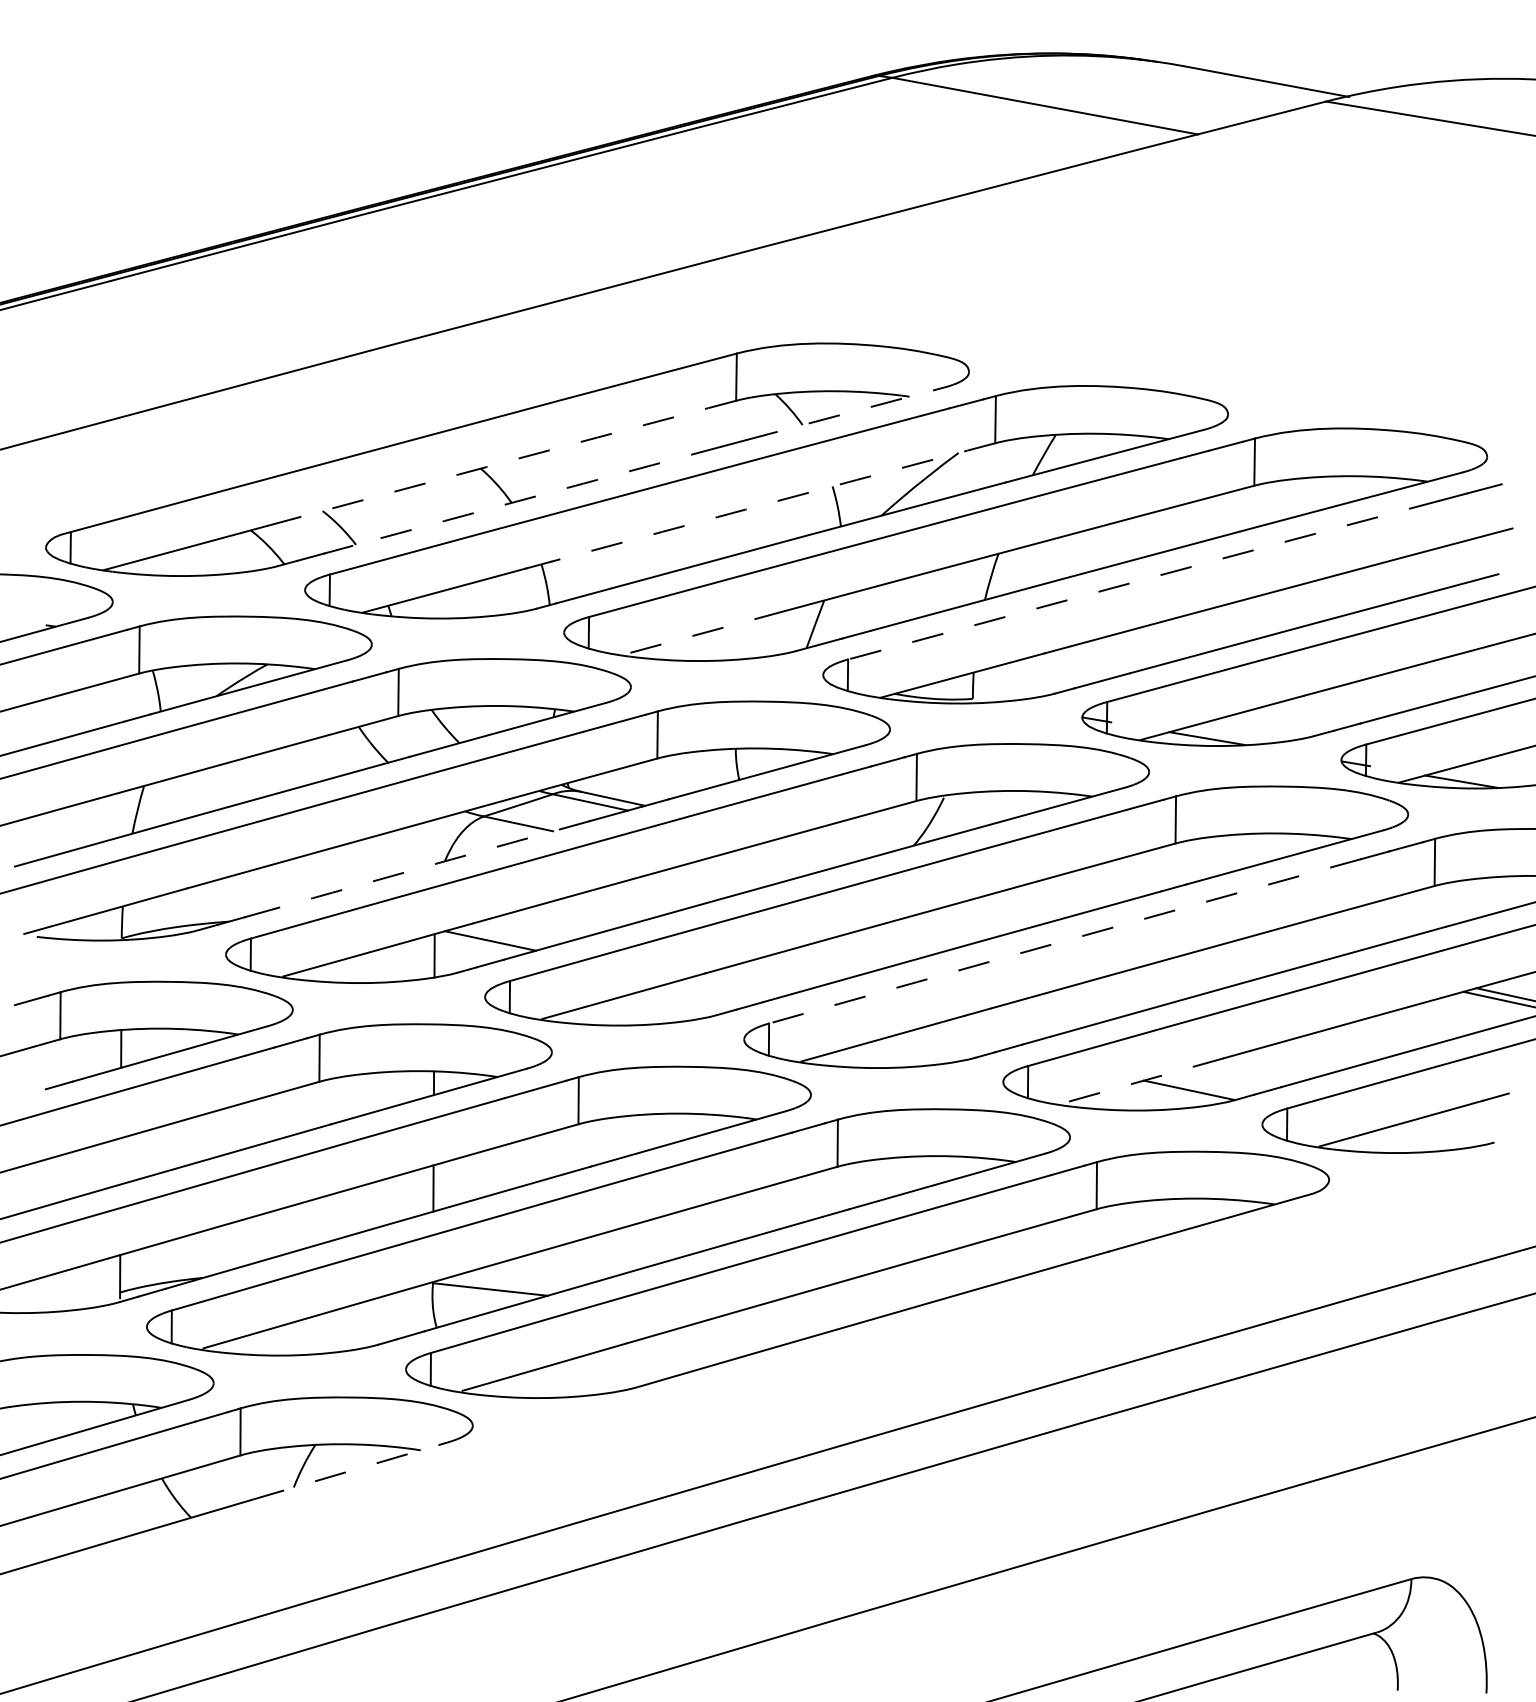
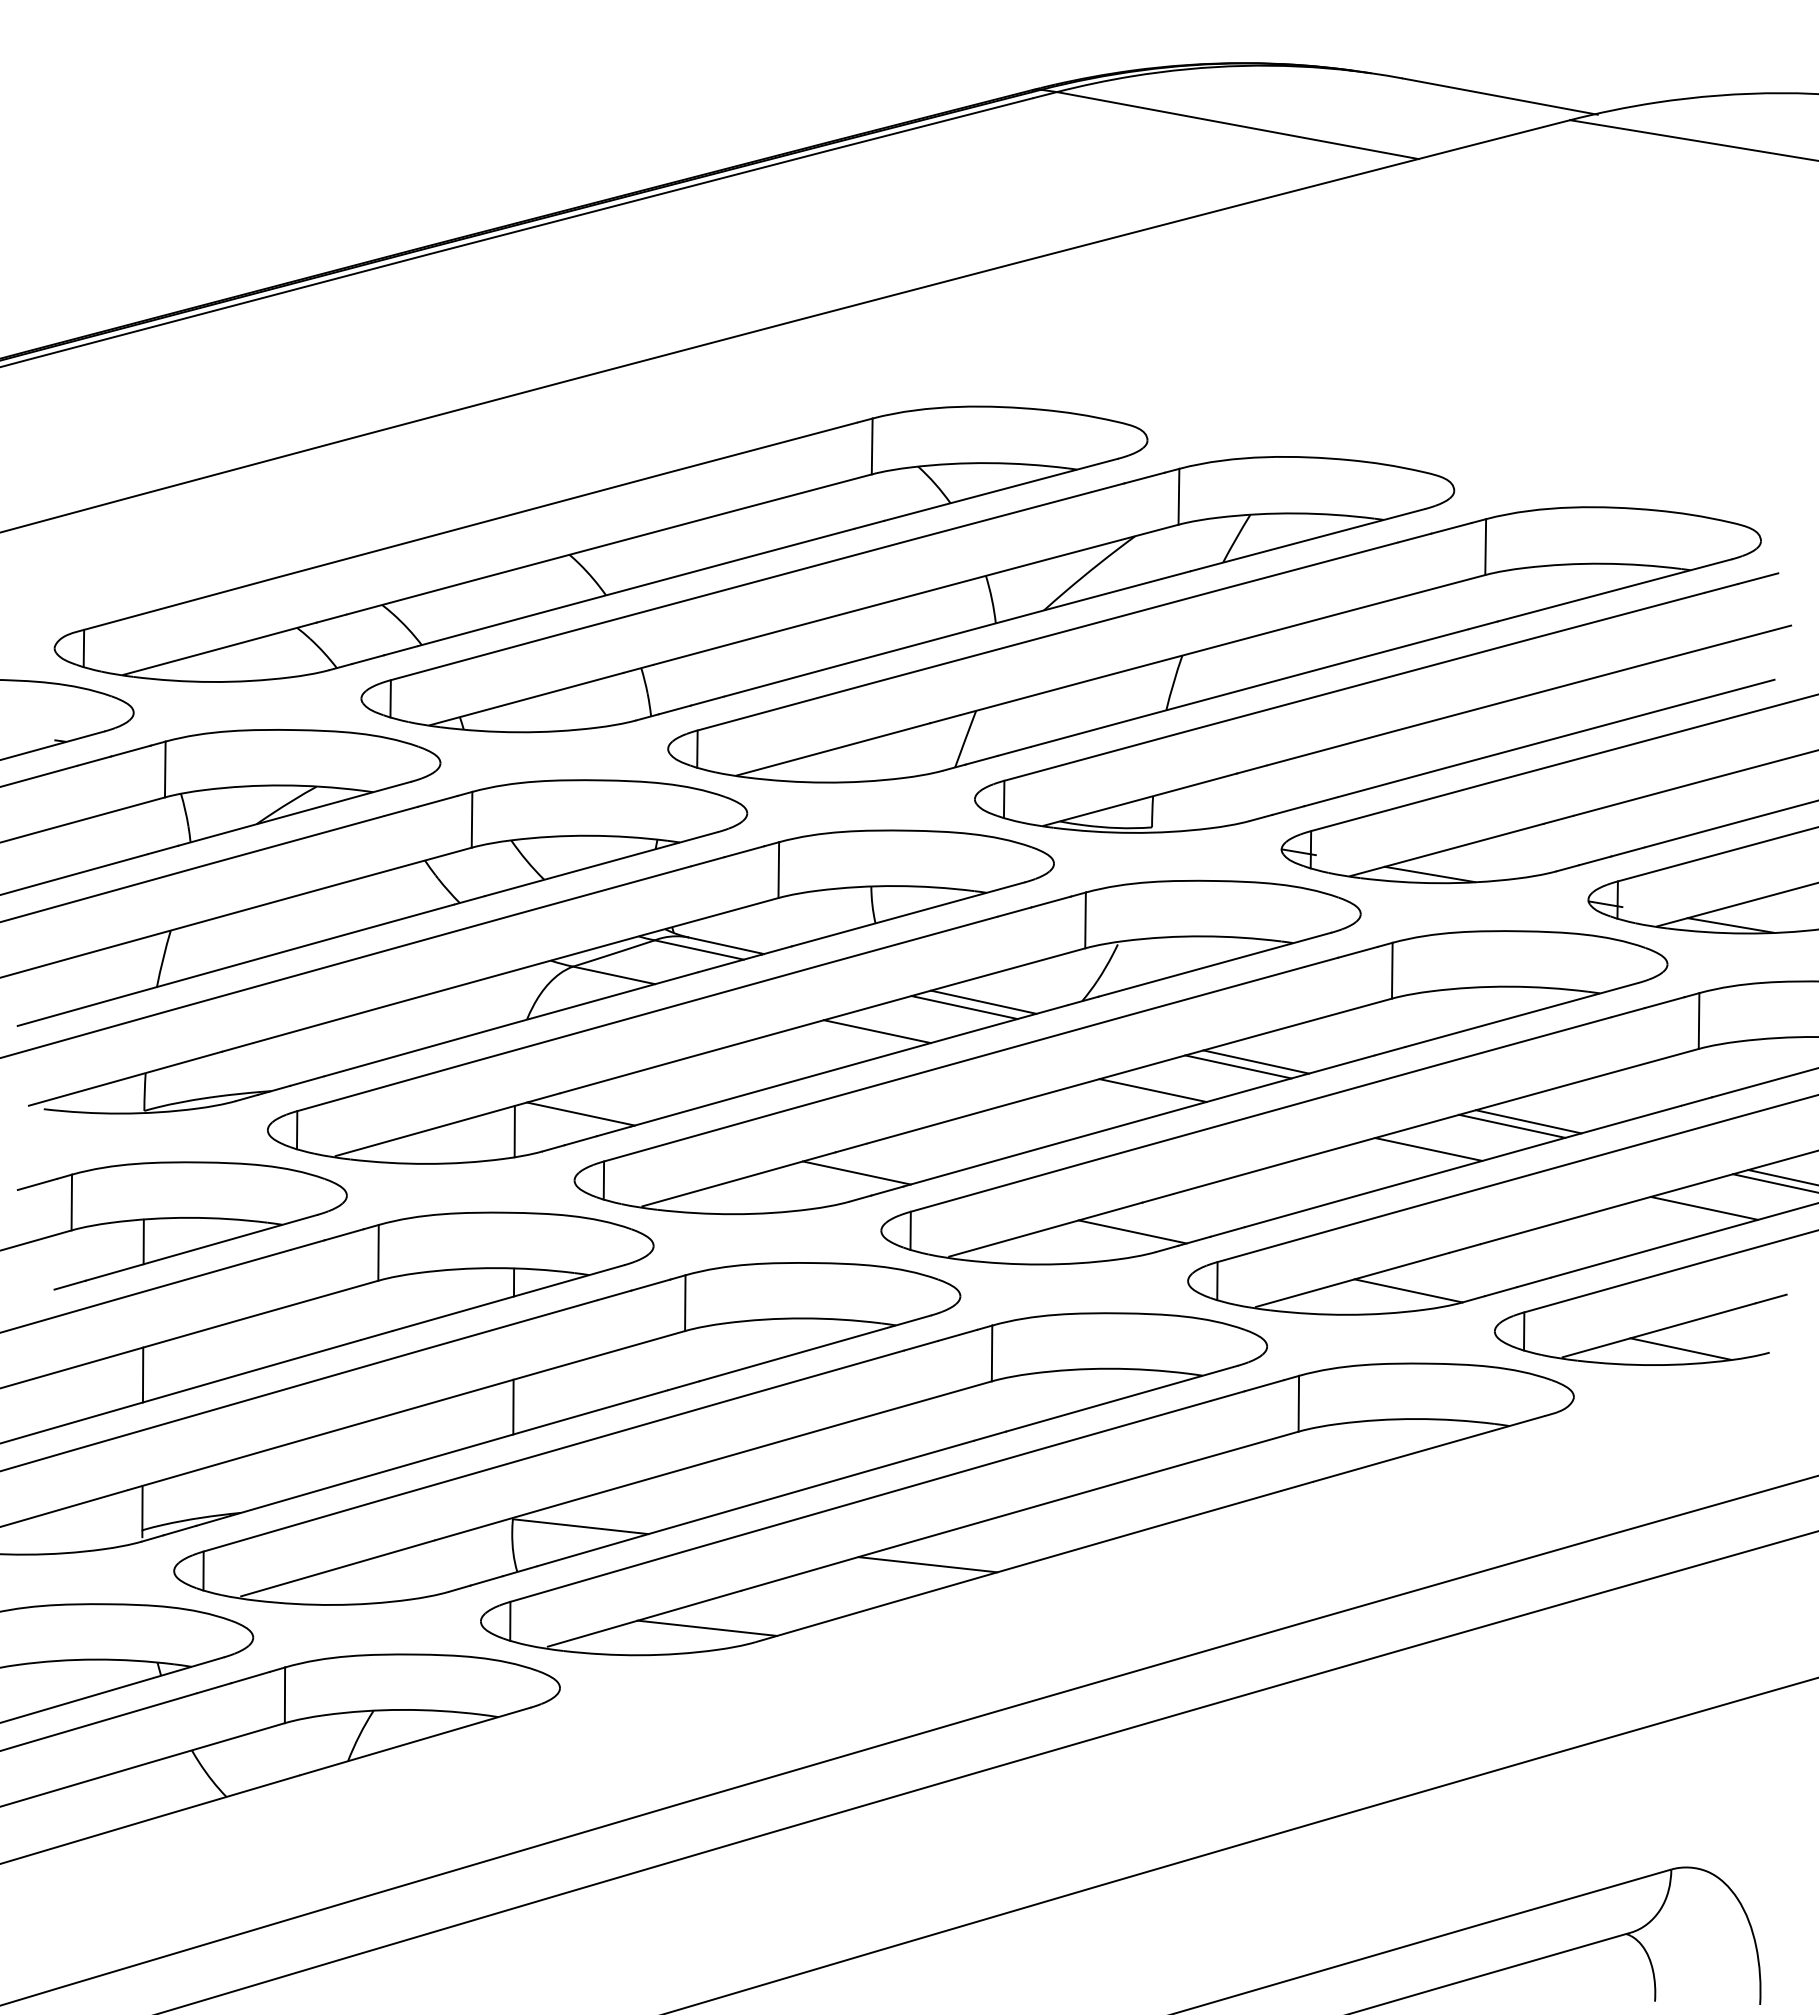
line: (845, 413) -> (1001, 489), dashed -> solid
arc: (513, 459) -> (608, 544), dashed -> solid
arc: (537, 496) -> (636, 587), dashed -> solid
arc: (773, 502) -> (915, 594), dashed -> solid
arc: (1143, 579) -> (1354, 686), dashed -> solid
line: (703, 633) -> (833, 749), dashed -> solid
line: (830, 845) -> (983, 1001), added
line: (814, 851) -> (964, 1007), added
arc: (431, 865) -> (511, 1024), dashed -> solid
line: (740, 871) -> (876, 1031), added
line: (1061, 896) -> (1256, 1061), added
line: (1045, 900) -> (1238, 1066), added
line: (973, 921) -> (1152, 1090), added
arc: (1065, 940) -> (1261, 1113), dashed -> solid
line: (1290, 947) -> (1528, 1121), added
line: (1277, 950) -> (1512, 1125), added
line: (1206, 970) -> (1428, 1149), added
line: (723, 990) -> (856, 1172), added
line: (1439, 1019) -> (1704, 1207), added
line: (956, 1040) -> (1132, 1231), added
line: (1142, 1081) -> (1352, 1280), dashed -> solid
line: (1419, 1139) -> (1680, 1348), added
line: (120, 1160) -> (142, 1374), added
line: (783, 1321) -> (927, 1564), added
line: (597, 1374) -> (707, 1627), added
line: (350, 1470) -> (415, 1741), dashed -> solid

